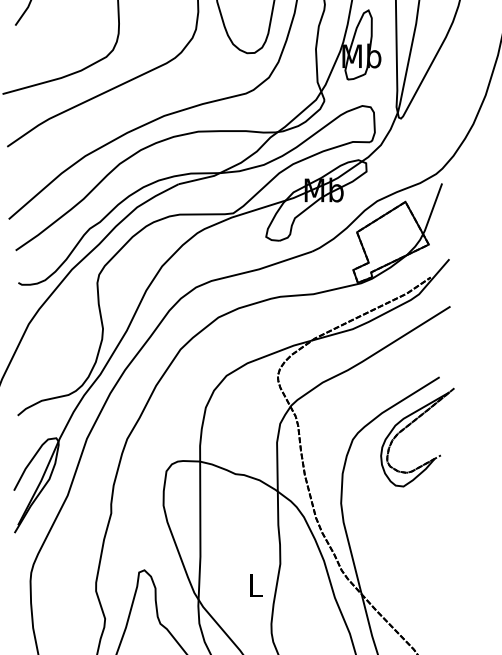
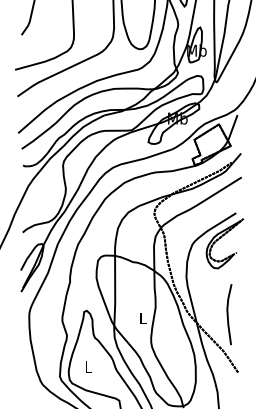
line: (424, 577) -> (228, 314), added

